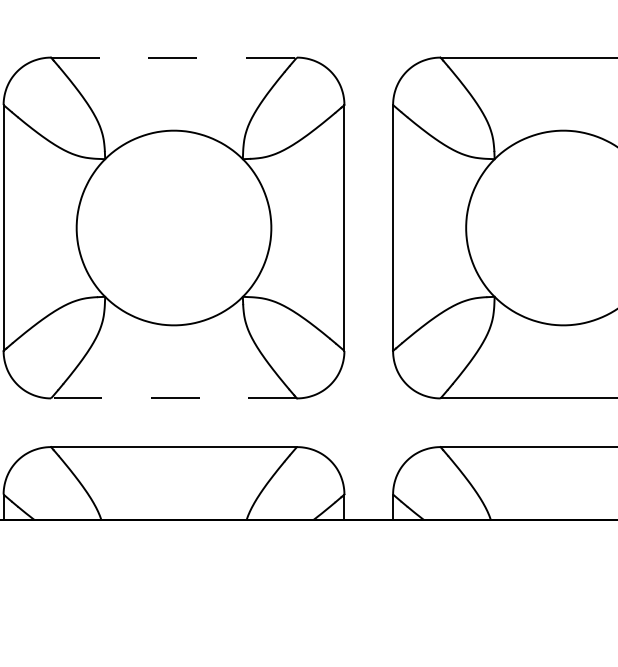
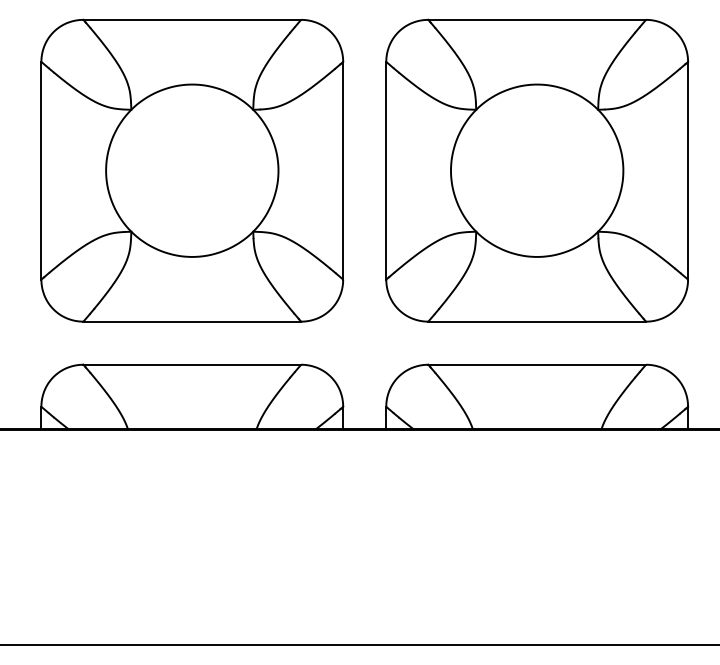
line: (174, 57) -> (192, 19), dashed -> solid
line: (174, 398) -> (192, 321), dashed -> solid

